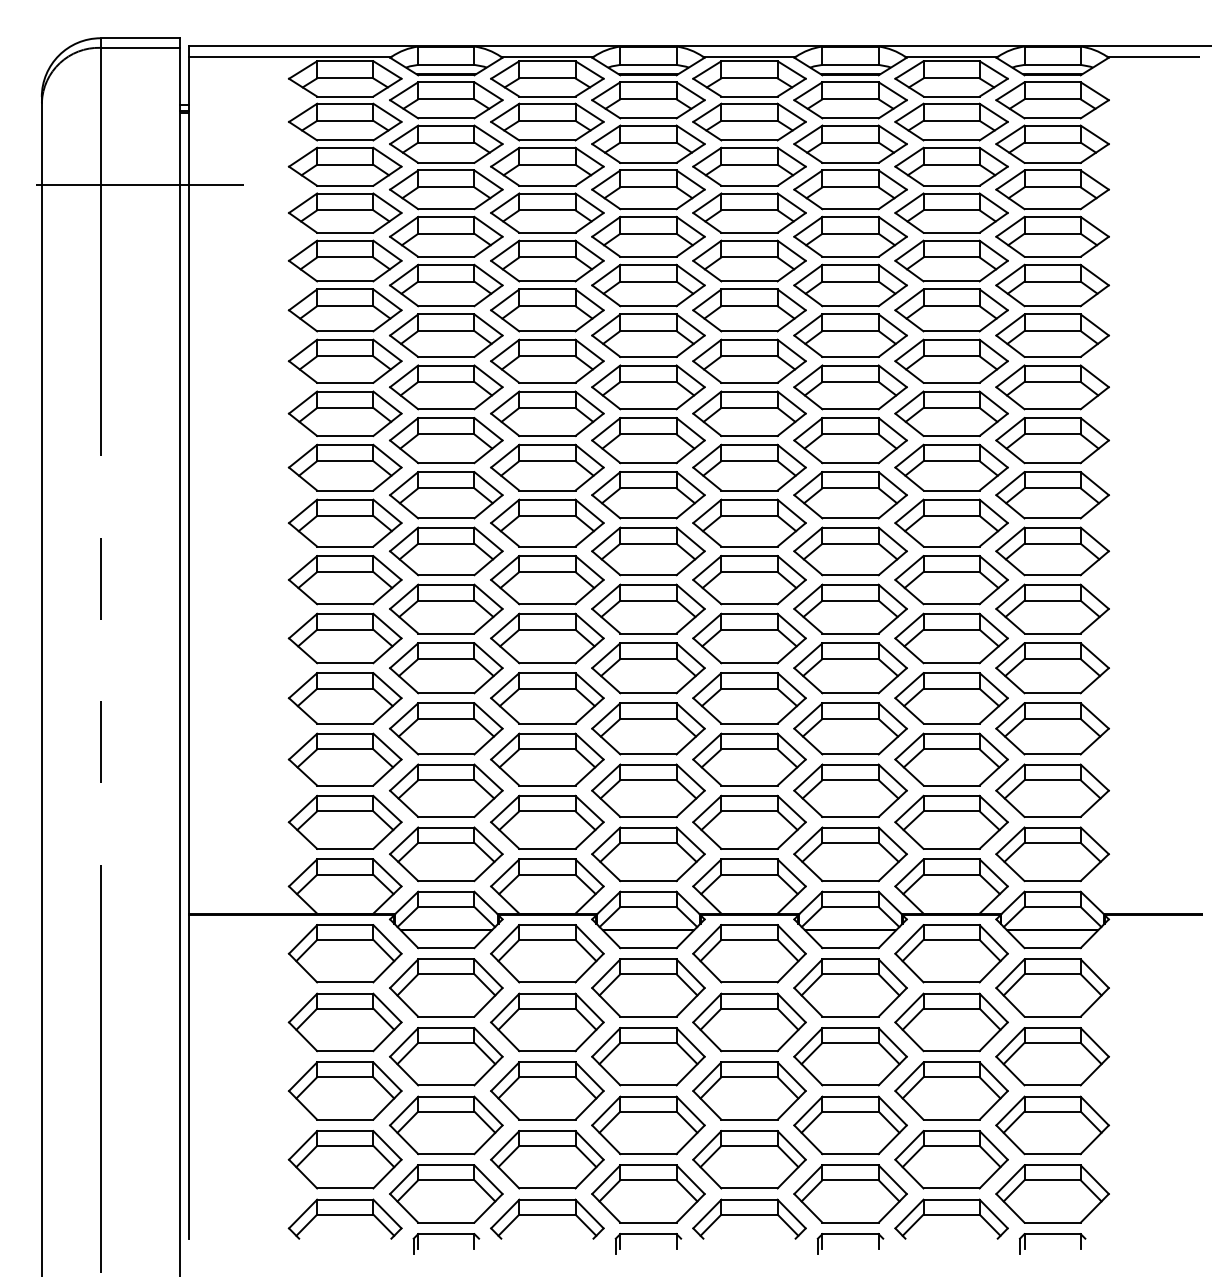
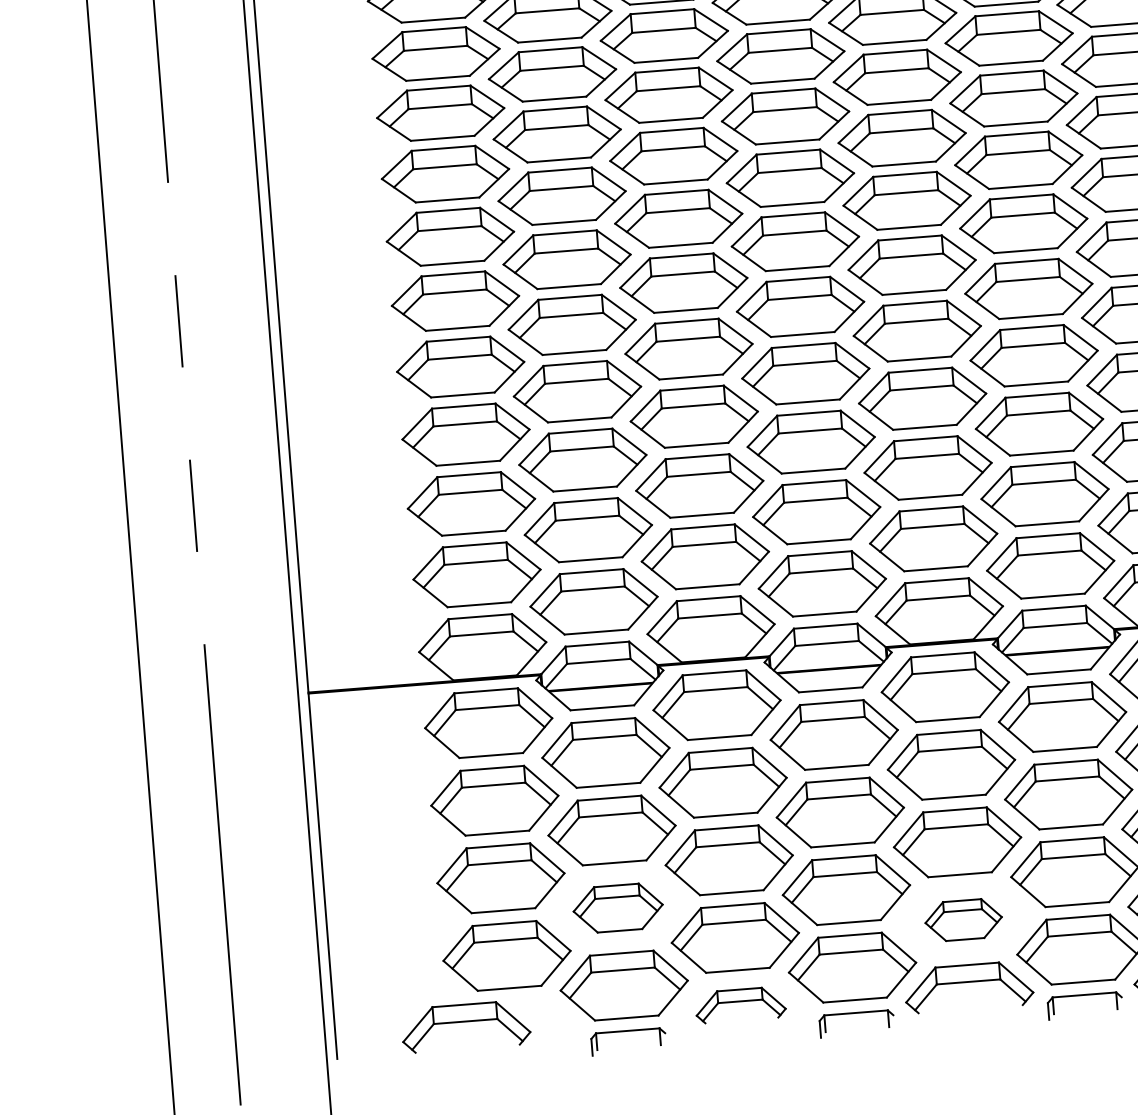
part: (446, 1125) -> (618, 908), size x0.7
part: (749, 1159) -> (963, 919), size x0.6
part: (344, 1218) -> (465, 1025), moved
part: (547, 1218) -> (740, 1004), size x0.7

